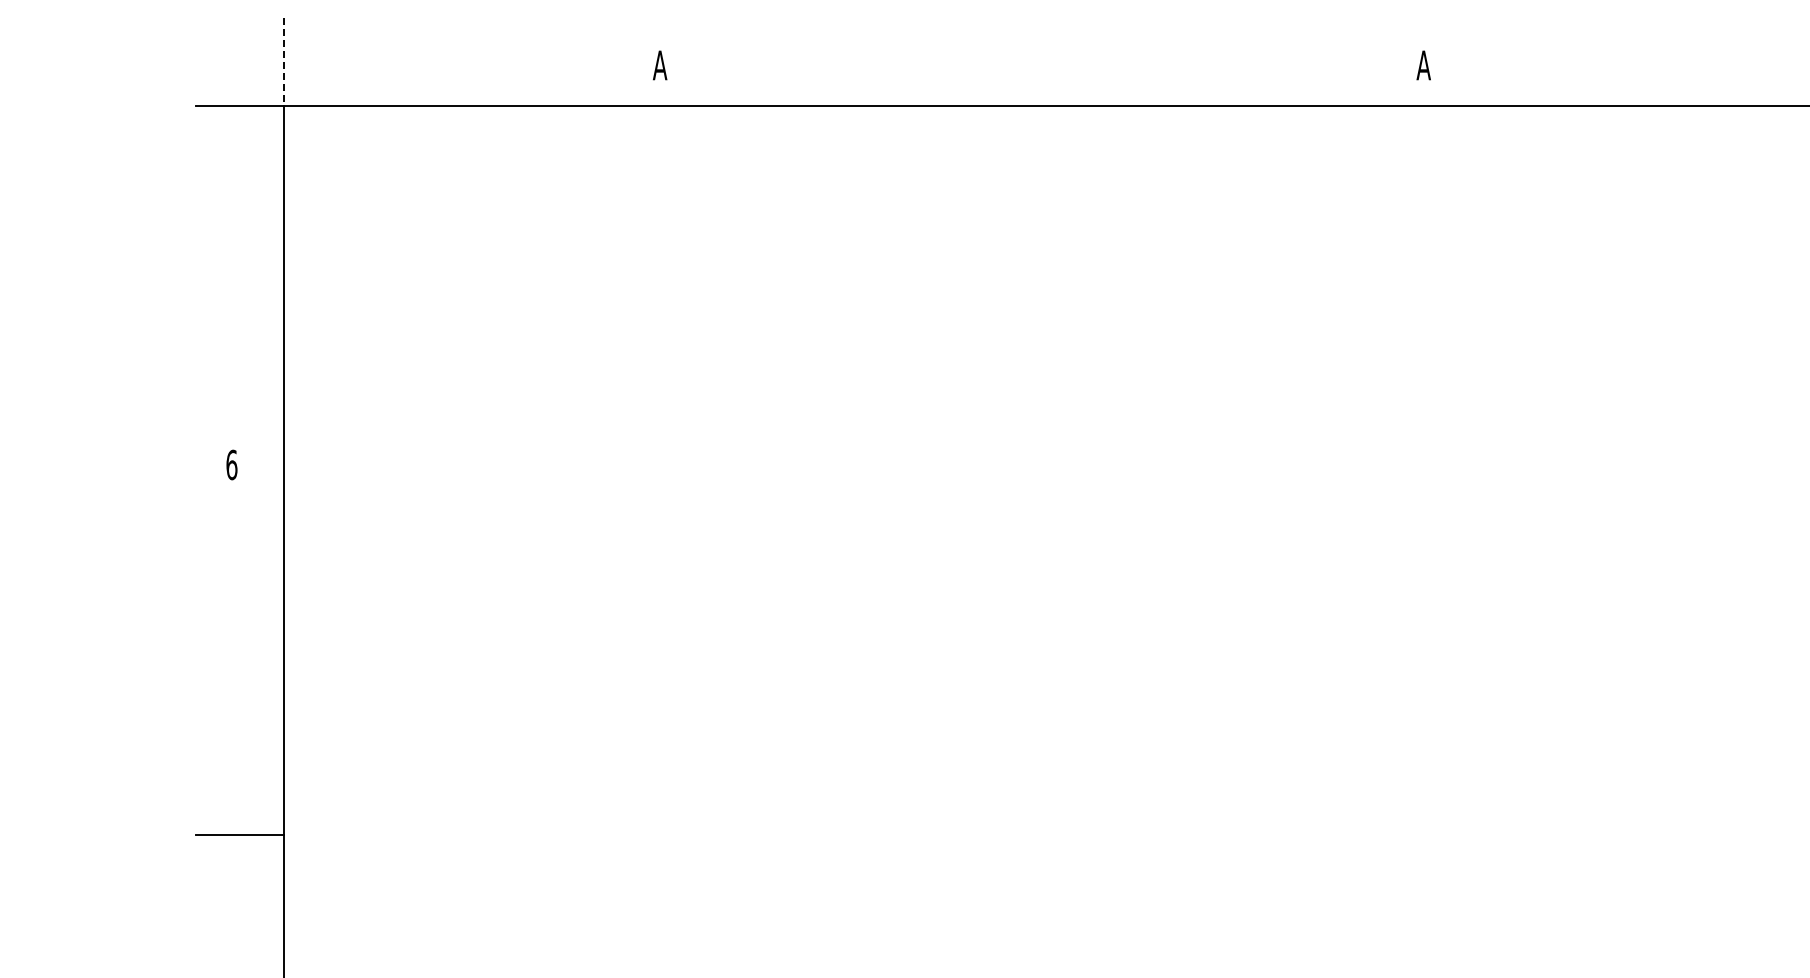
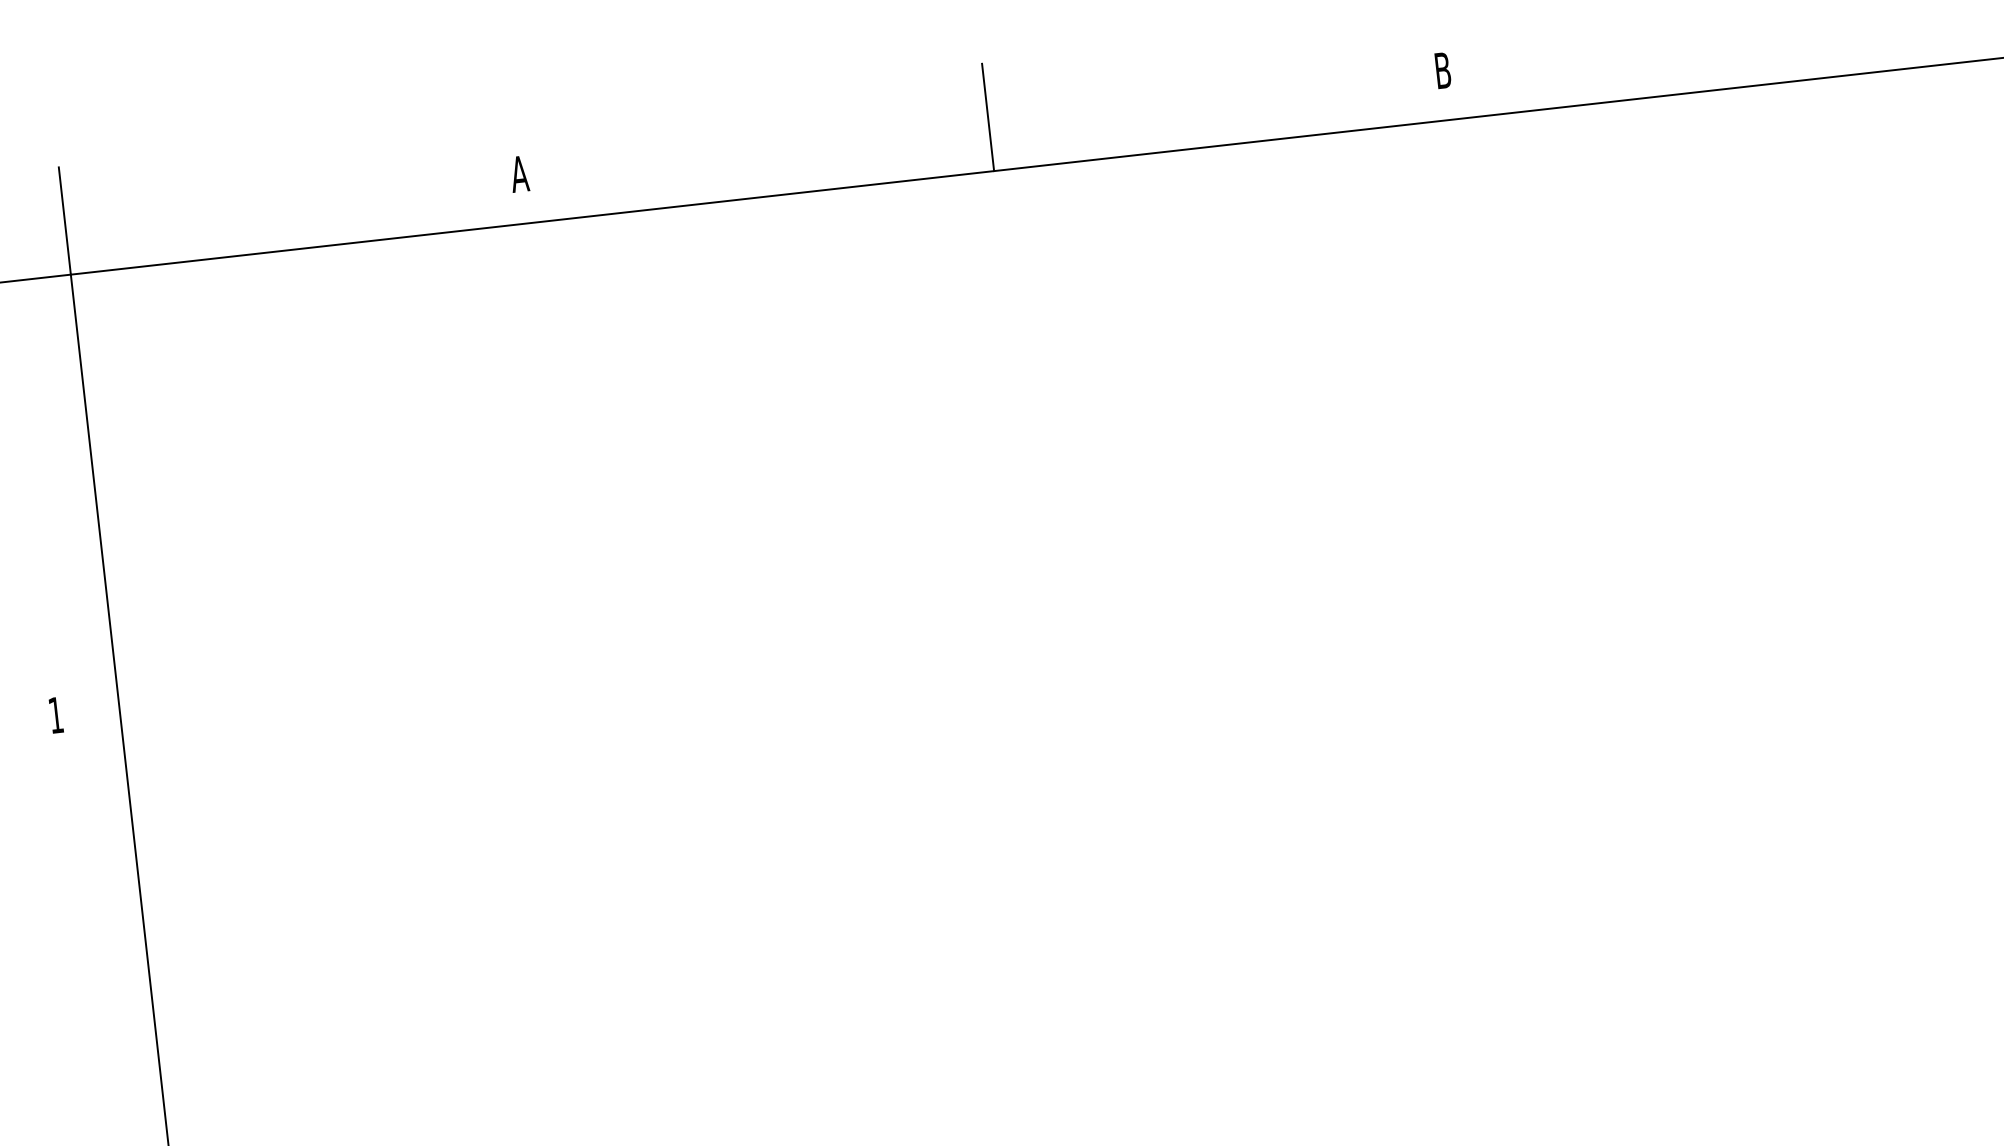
line: (1048, 61) -> (988, 116), added
line: (284, 62) -> (65, 221), dashed -> solid
text: (1423, 65) -> (1442, 70), A -> B
text: (231, 464) -> (55, 714), 6 -> 1

